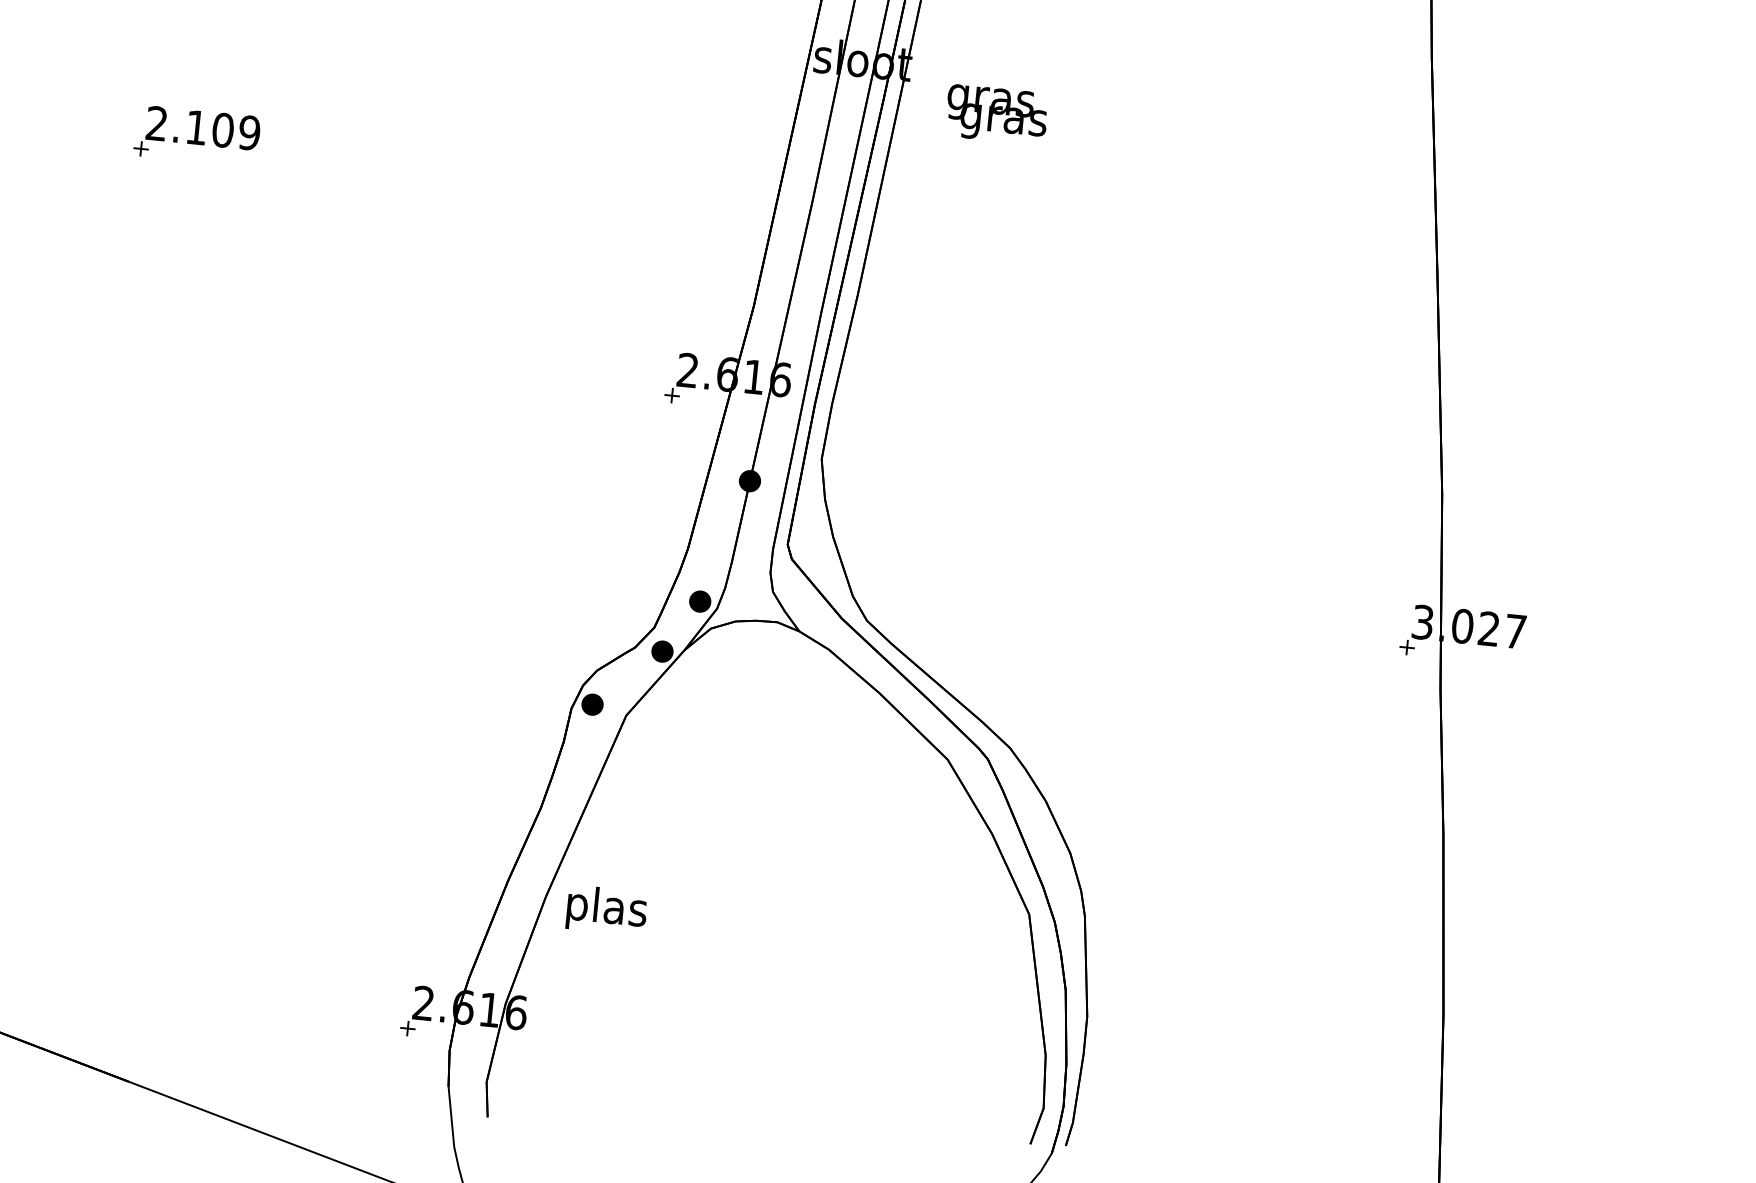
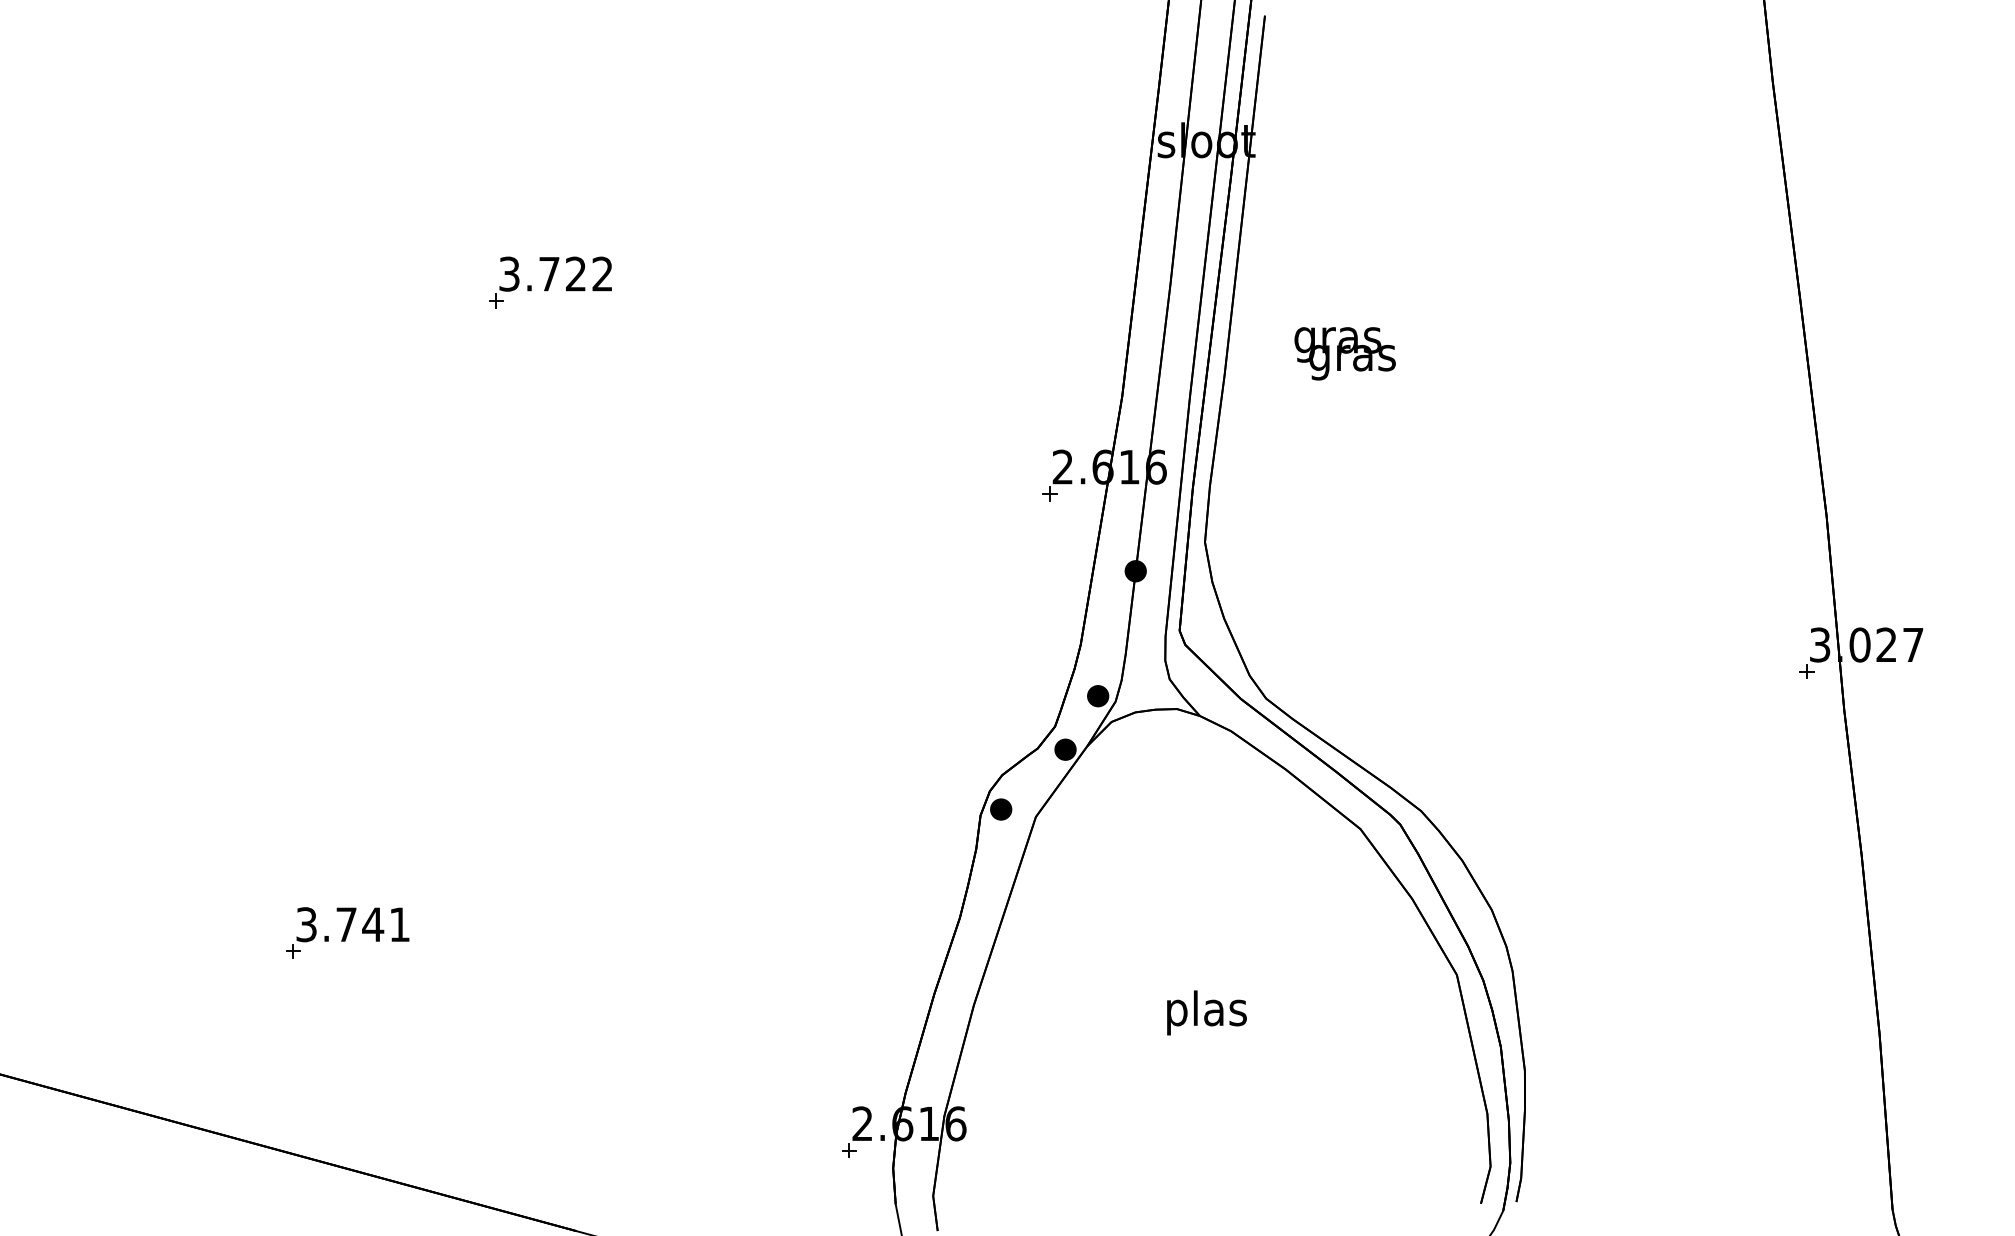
text: (996, 114) -> (1344, 353), moved
text: (203, 127) -> (556, 273), 2.109 -> 3.722
text: (606, 909) -> (1206, 1012), moved

